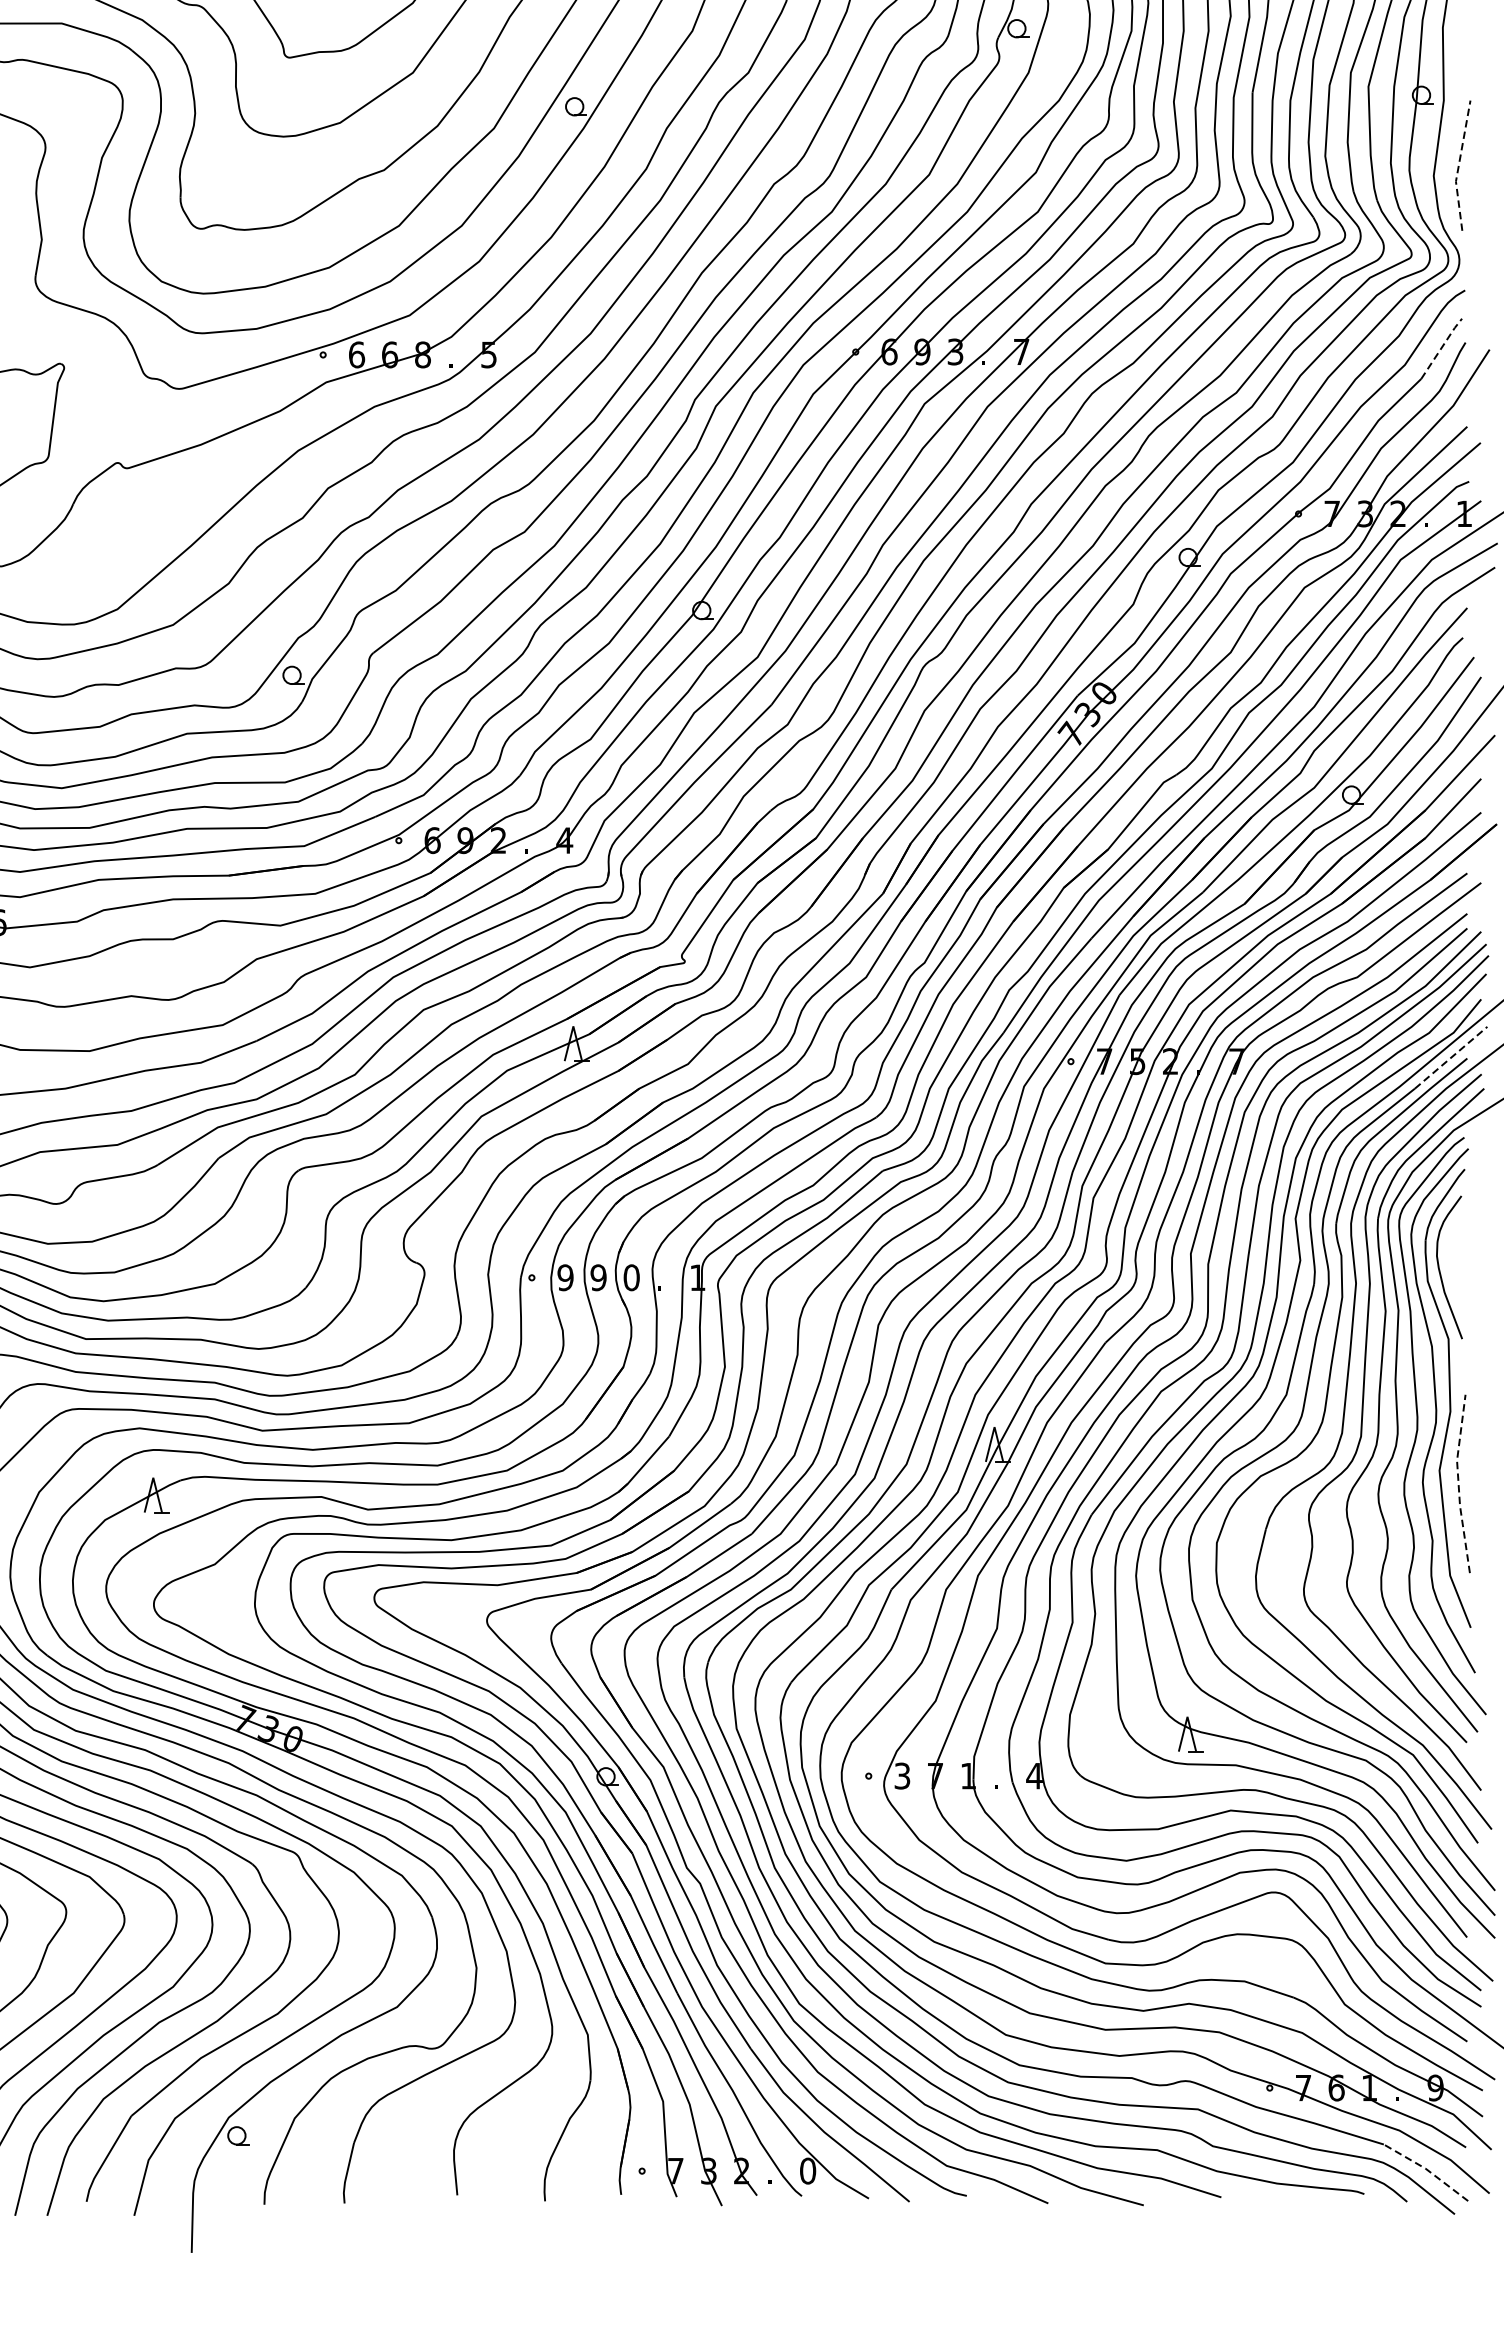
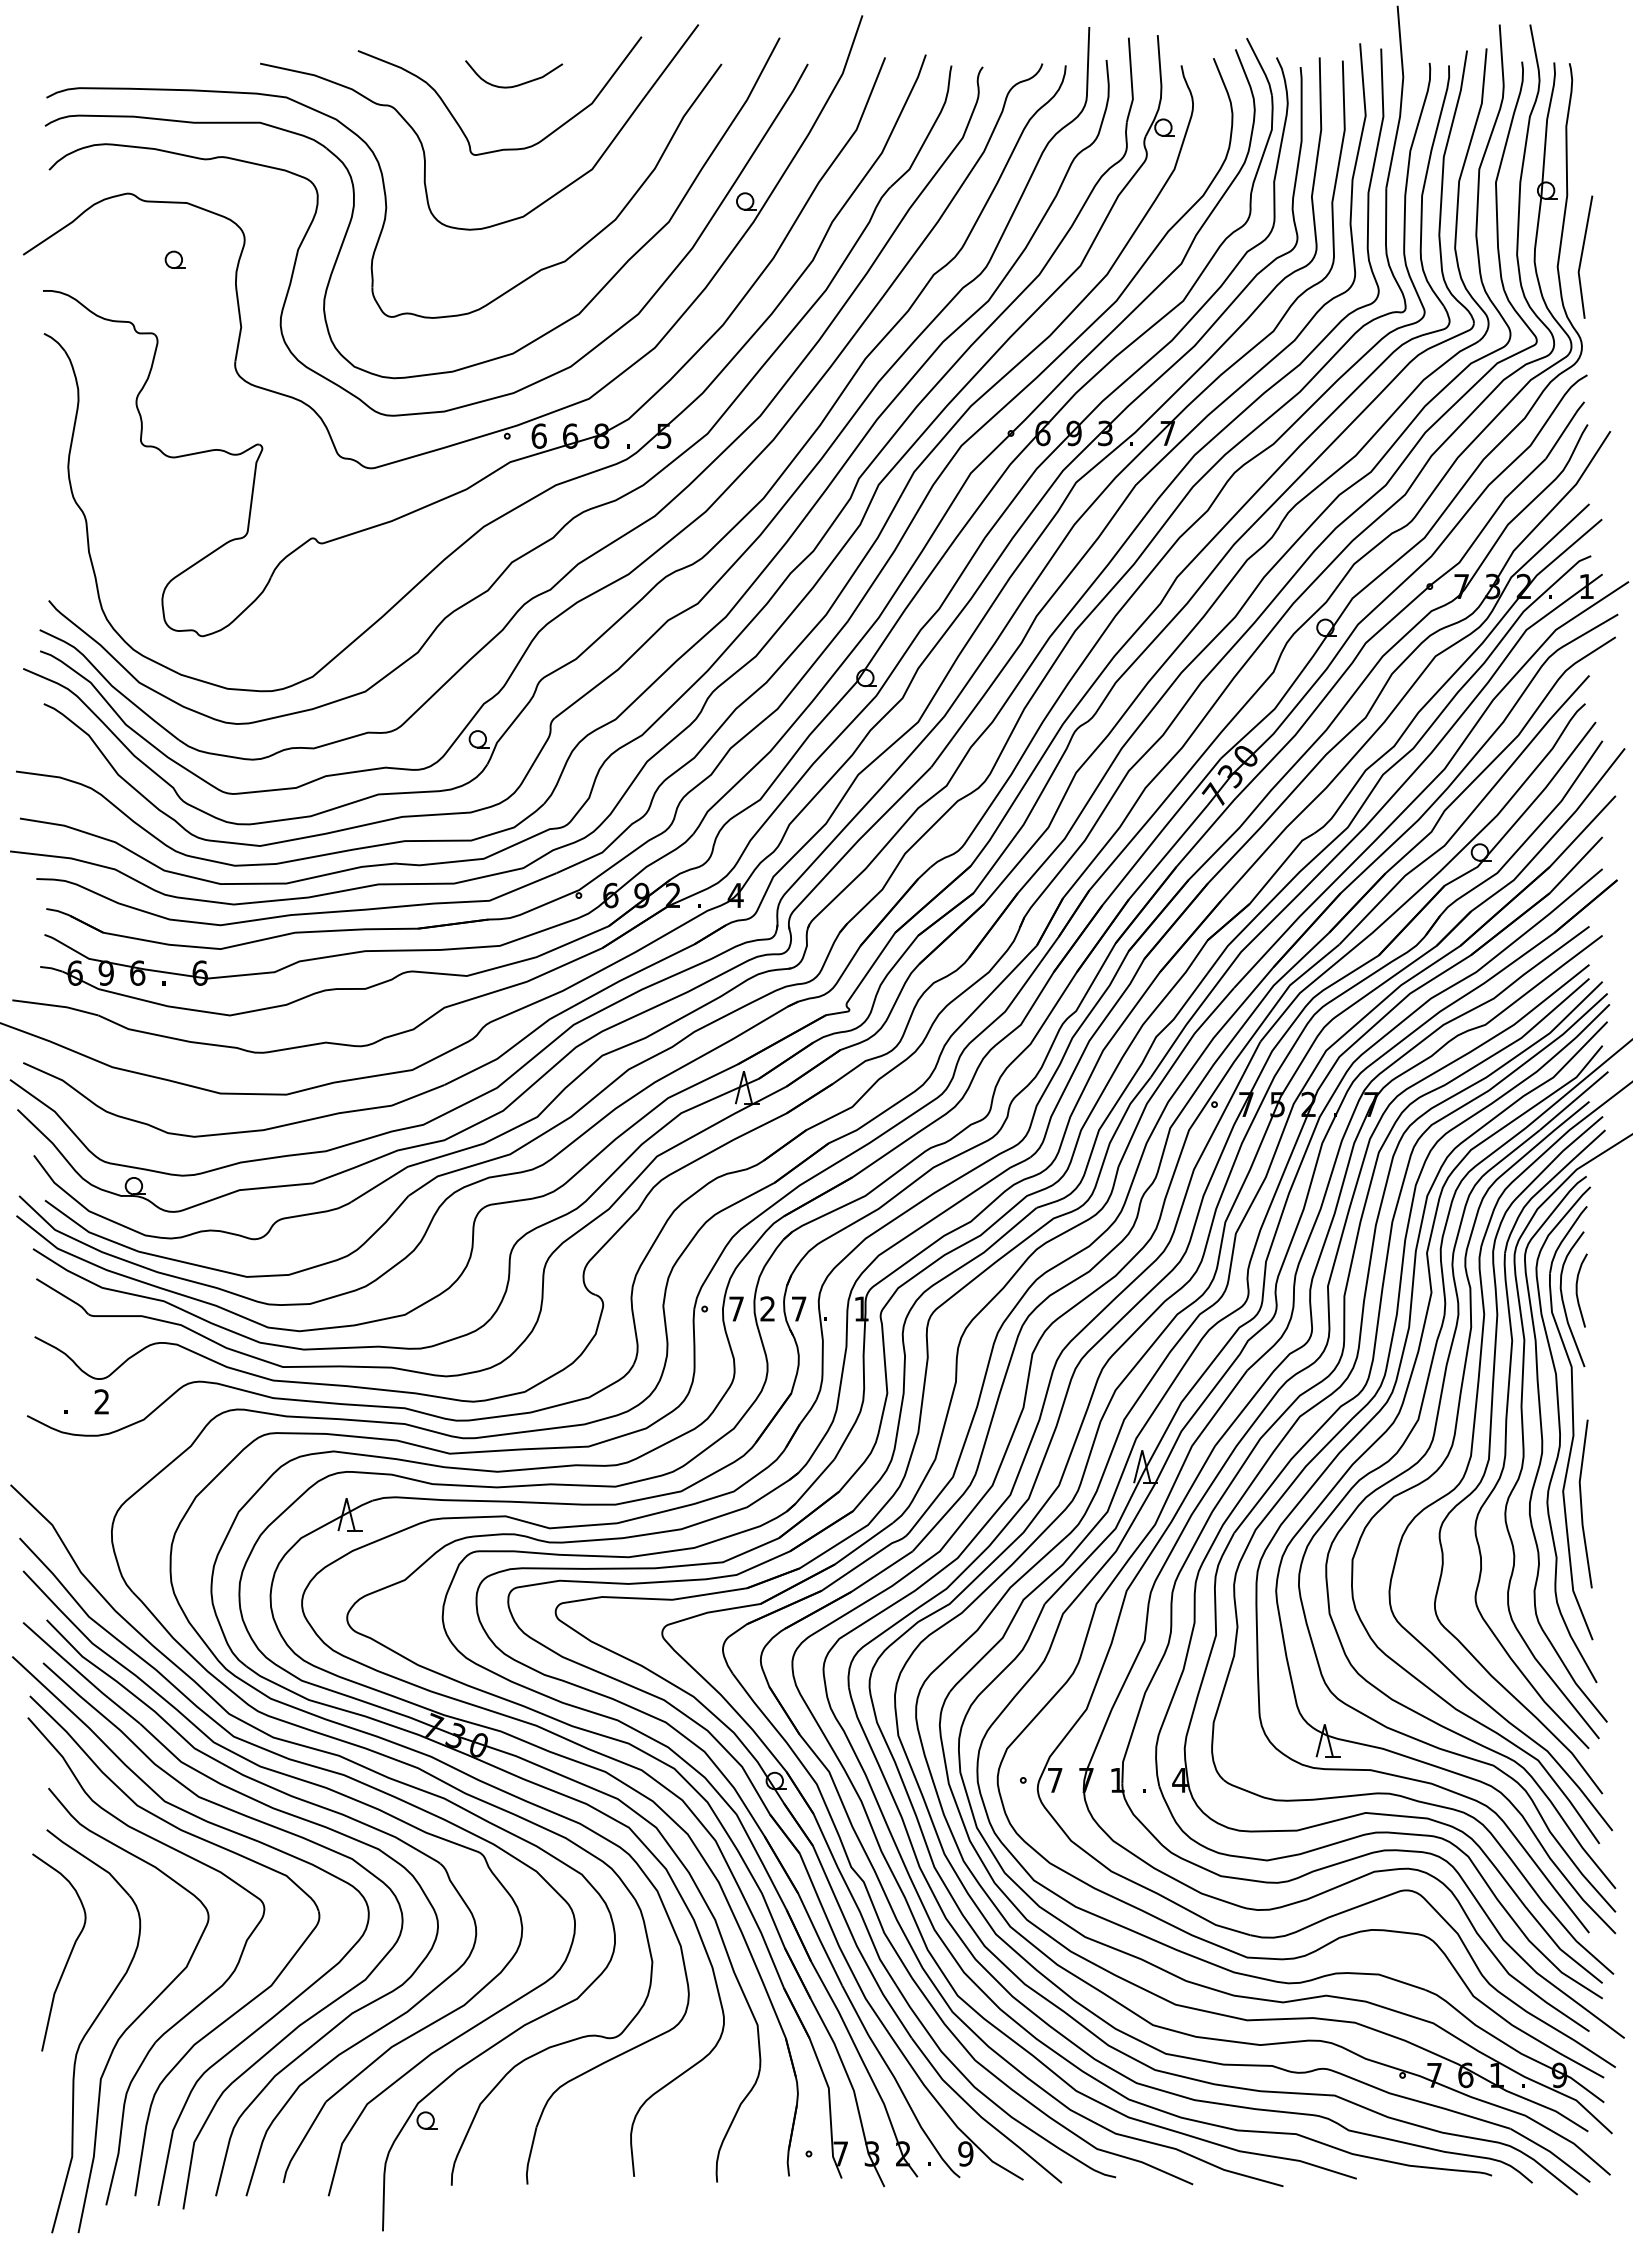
line: (1458, 165) -> (1581, 257), dashed -> solid
line: (1442, 347) -> (1565, 429), dashed -> solid
line: (1451, 1057) -> (1574, 1100), dashed -> solid
curve: (1454, 1258) -> (1577, 1290), added
text: (565, 1277) -> (736, 1308), 9 -> 7
text: (598, 1277) -> (767, 1308), 9 -> 2
text: (631, 1277) -> (798, 1308), 0 -> 7
line: (1458, 1484) -> (1581, 1504), dashed -> solid
text: (901, 1776) -> (1054, 1780), 3 -> 7
line: (1427, 2169) -> (1551, 2152), dashed -> solid
text: (807, 2170) -> (965, 2153), 0 -> 9

